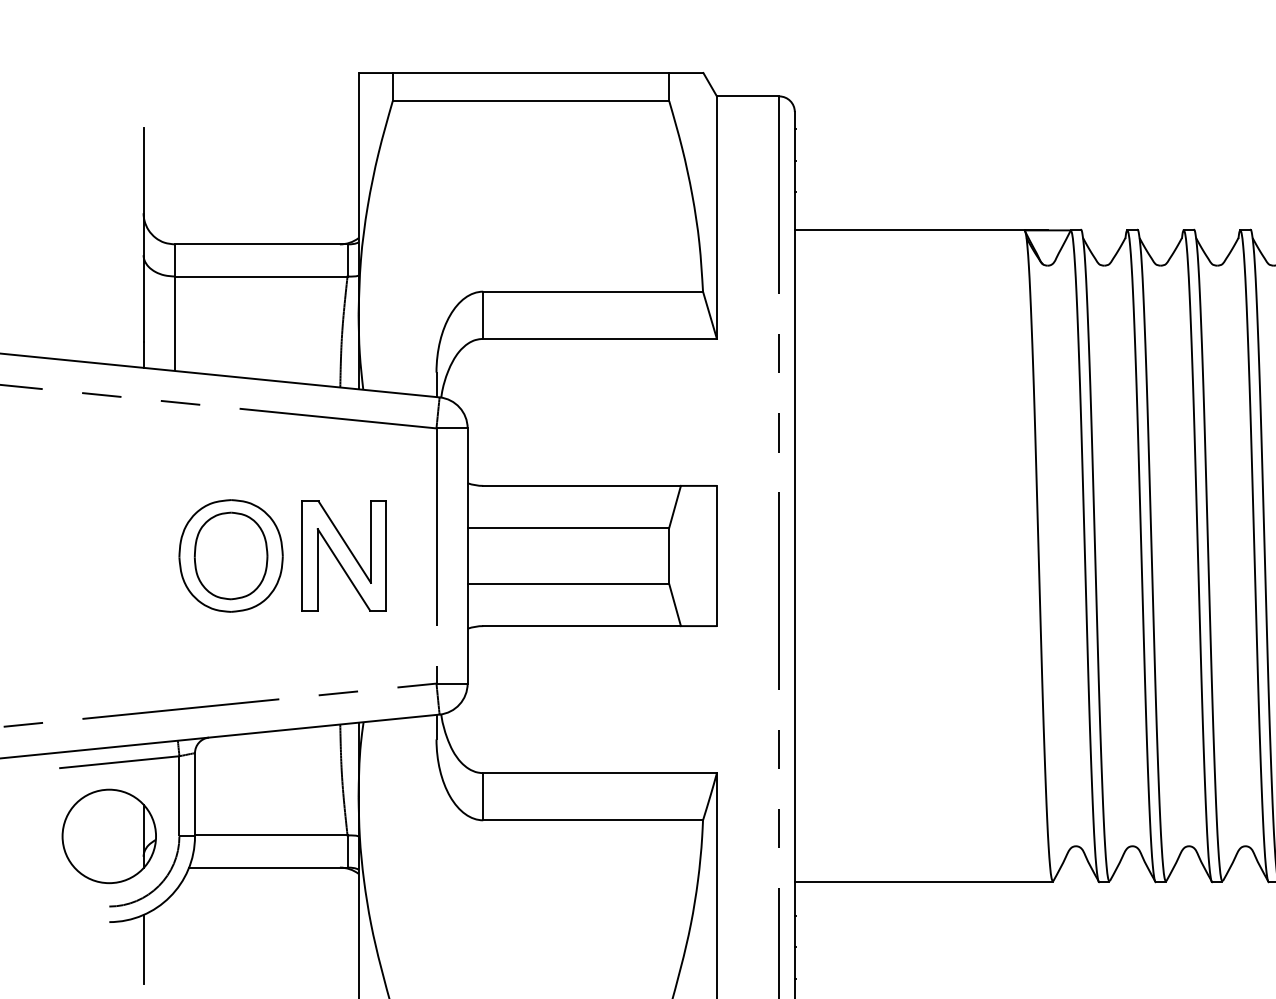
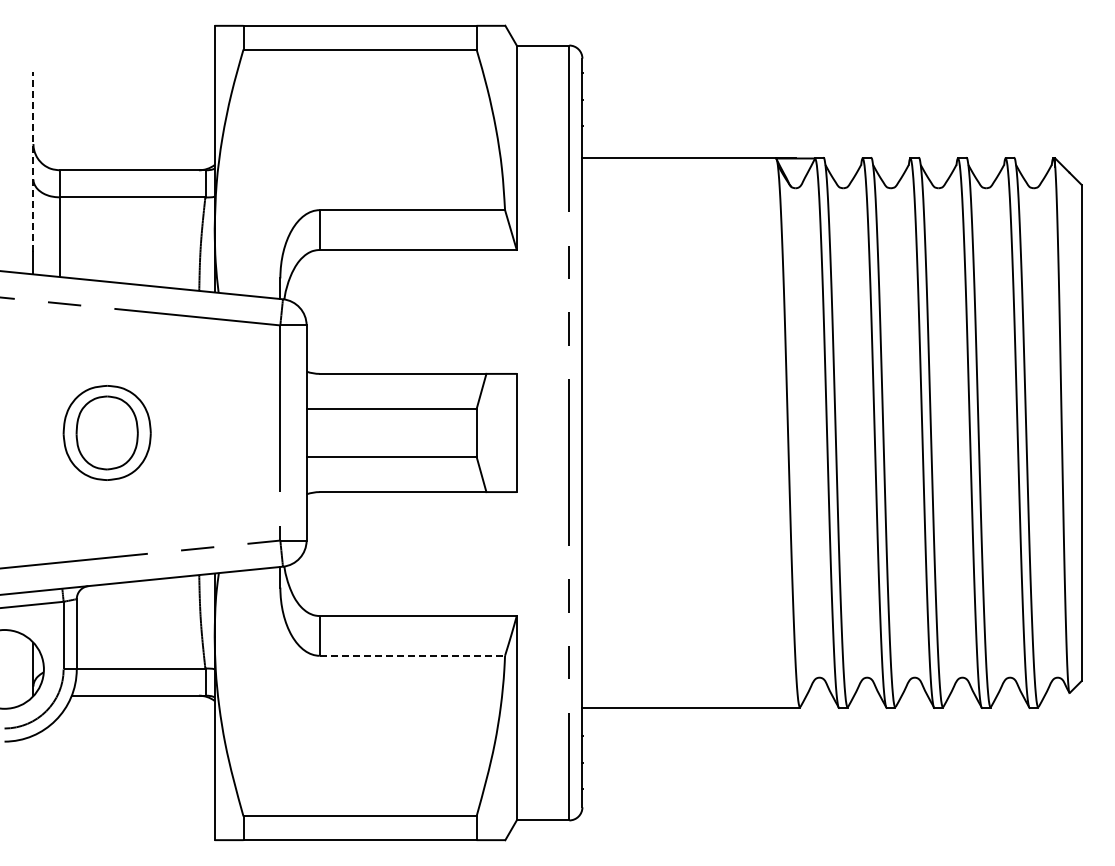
line: (143, 233) -> (33, 161), solid -> dashed
part: (344, 555) -> (202, 432), removed
line: (593, 819) -> (412, 655), solid -> dashed
line: (143, 949) -> (33, 764), removed

